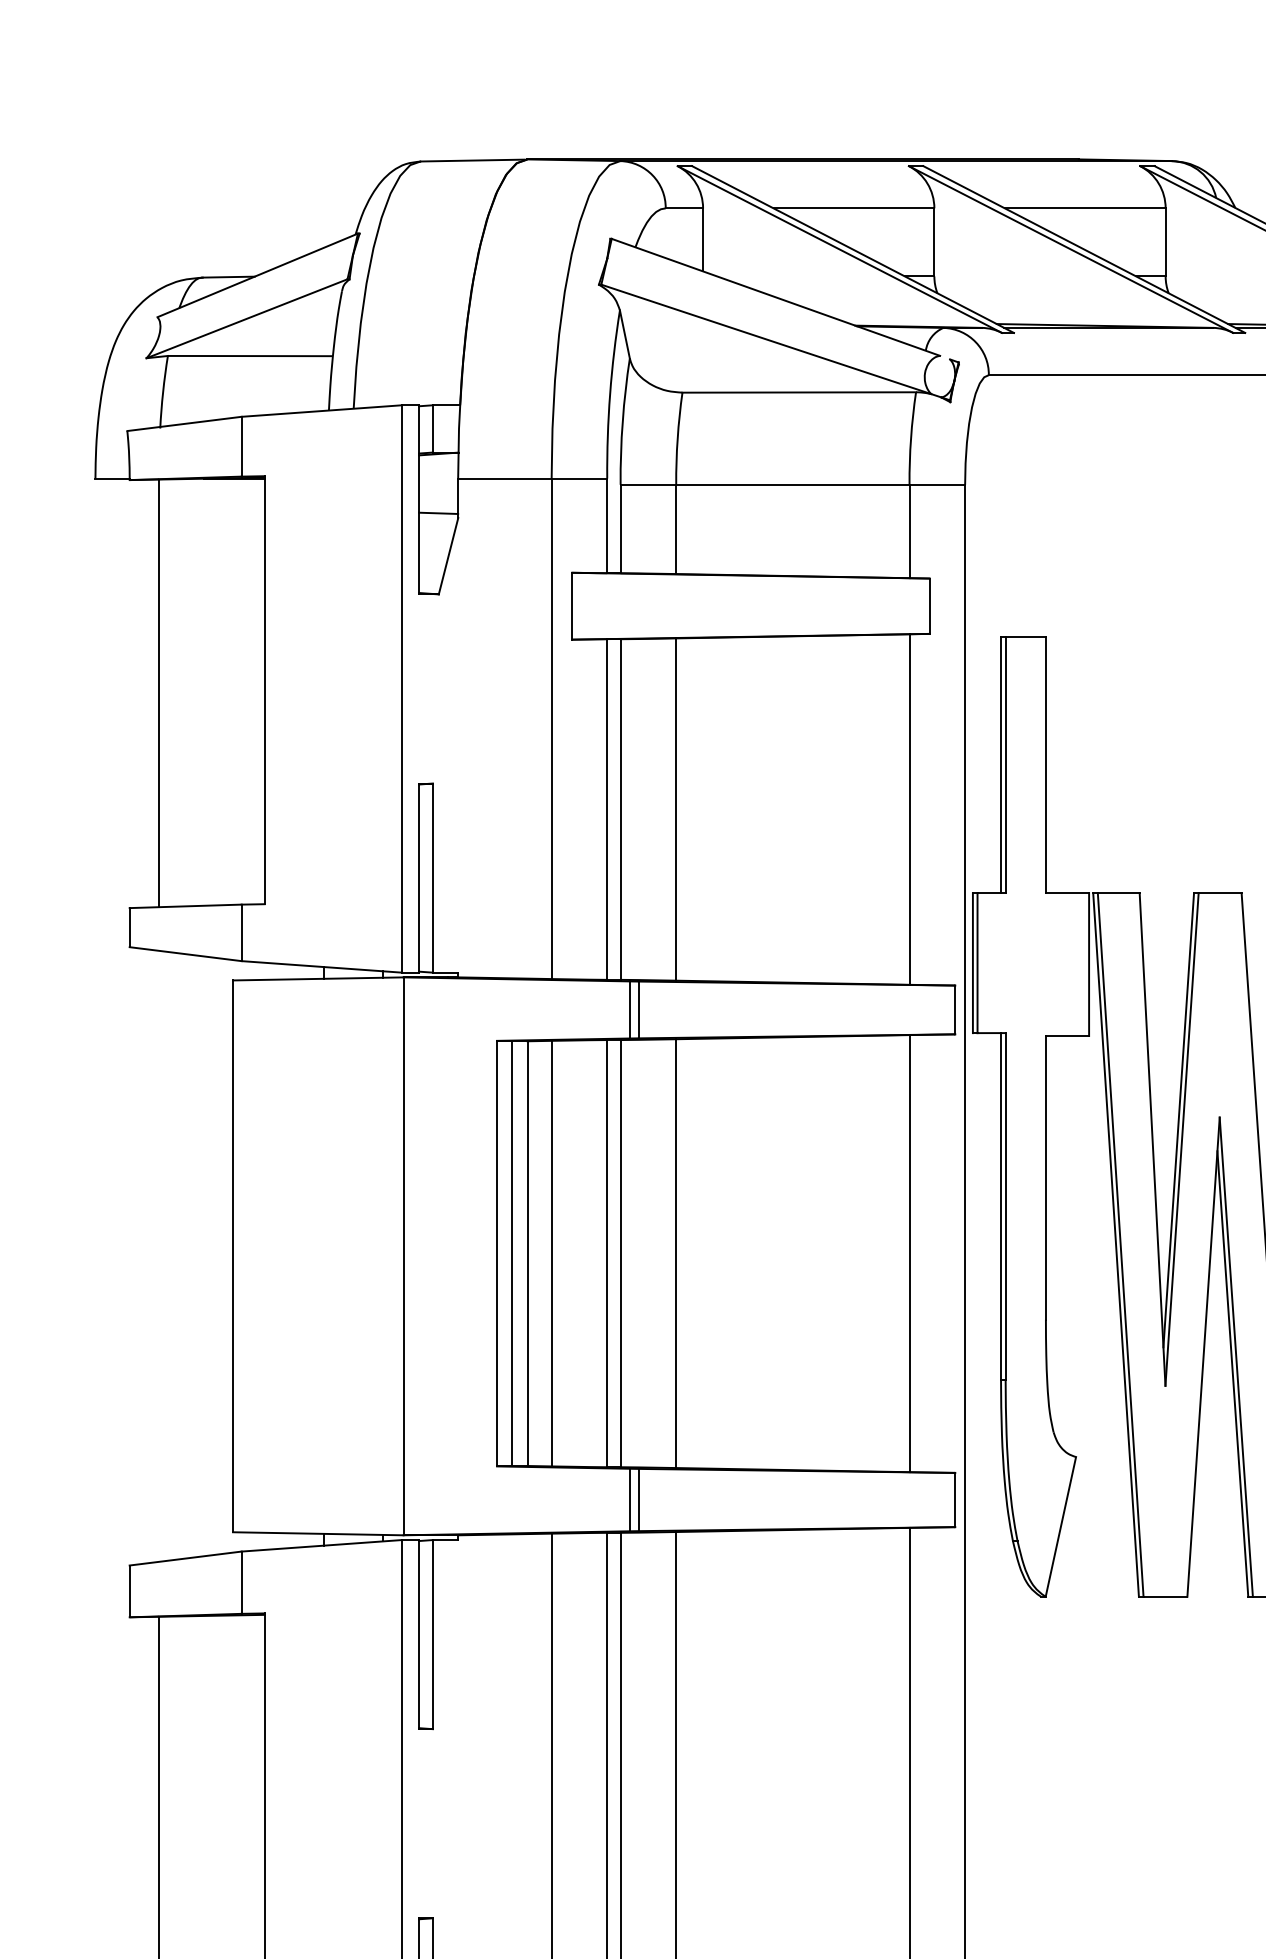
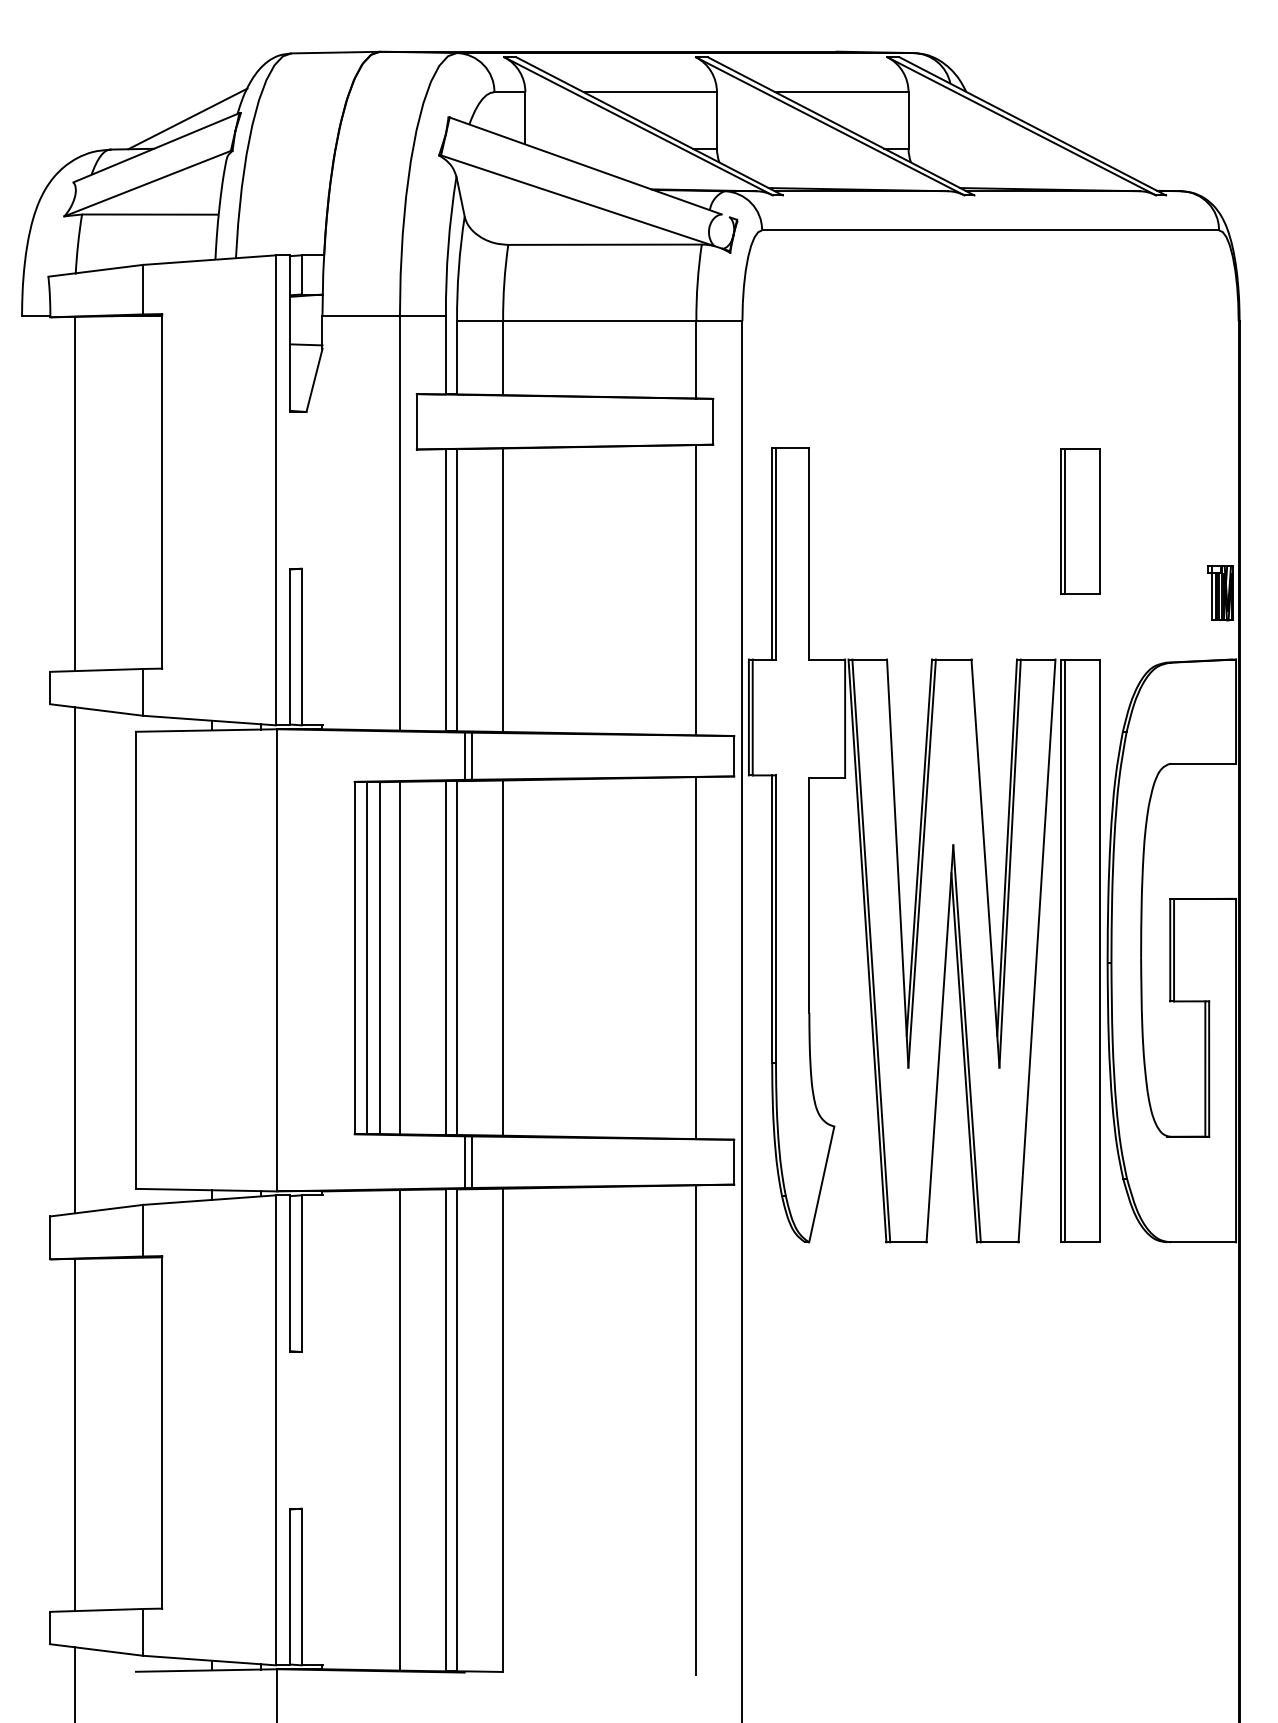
line: (295, 240) -> (187, 118), added
line: (158, 1256) -> (74, 960), added

